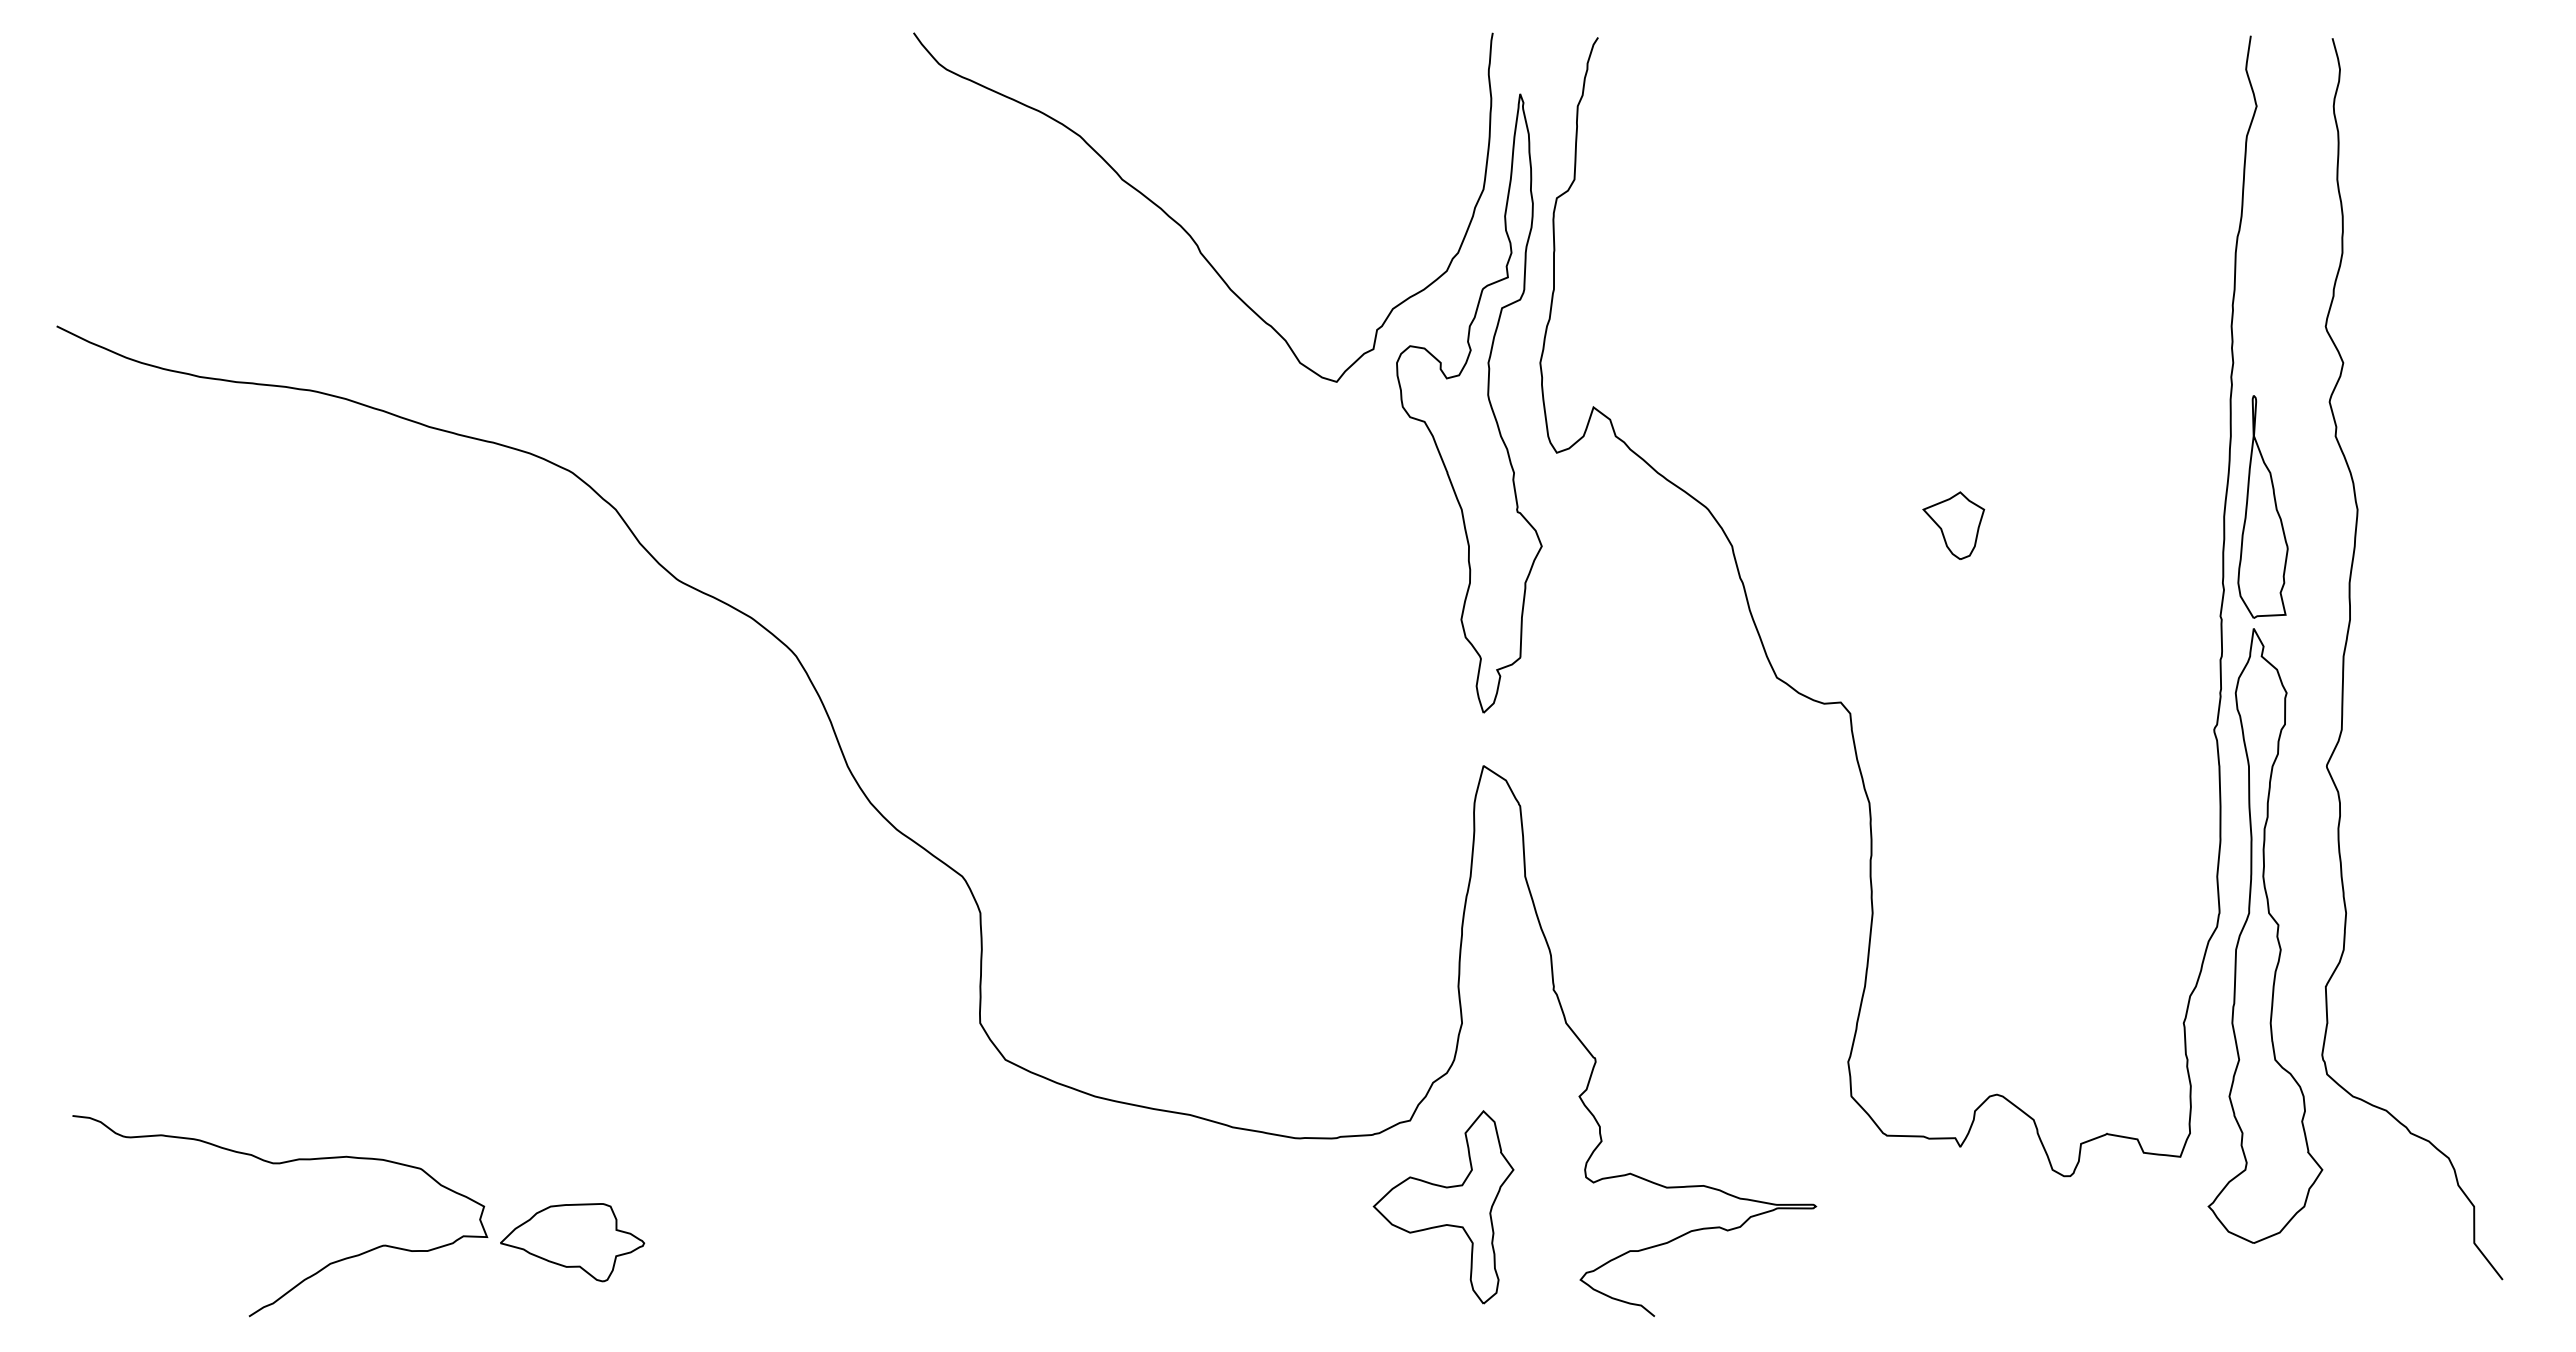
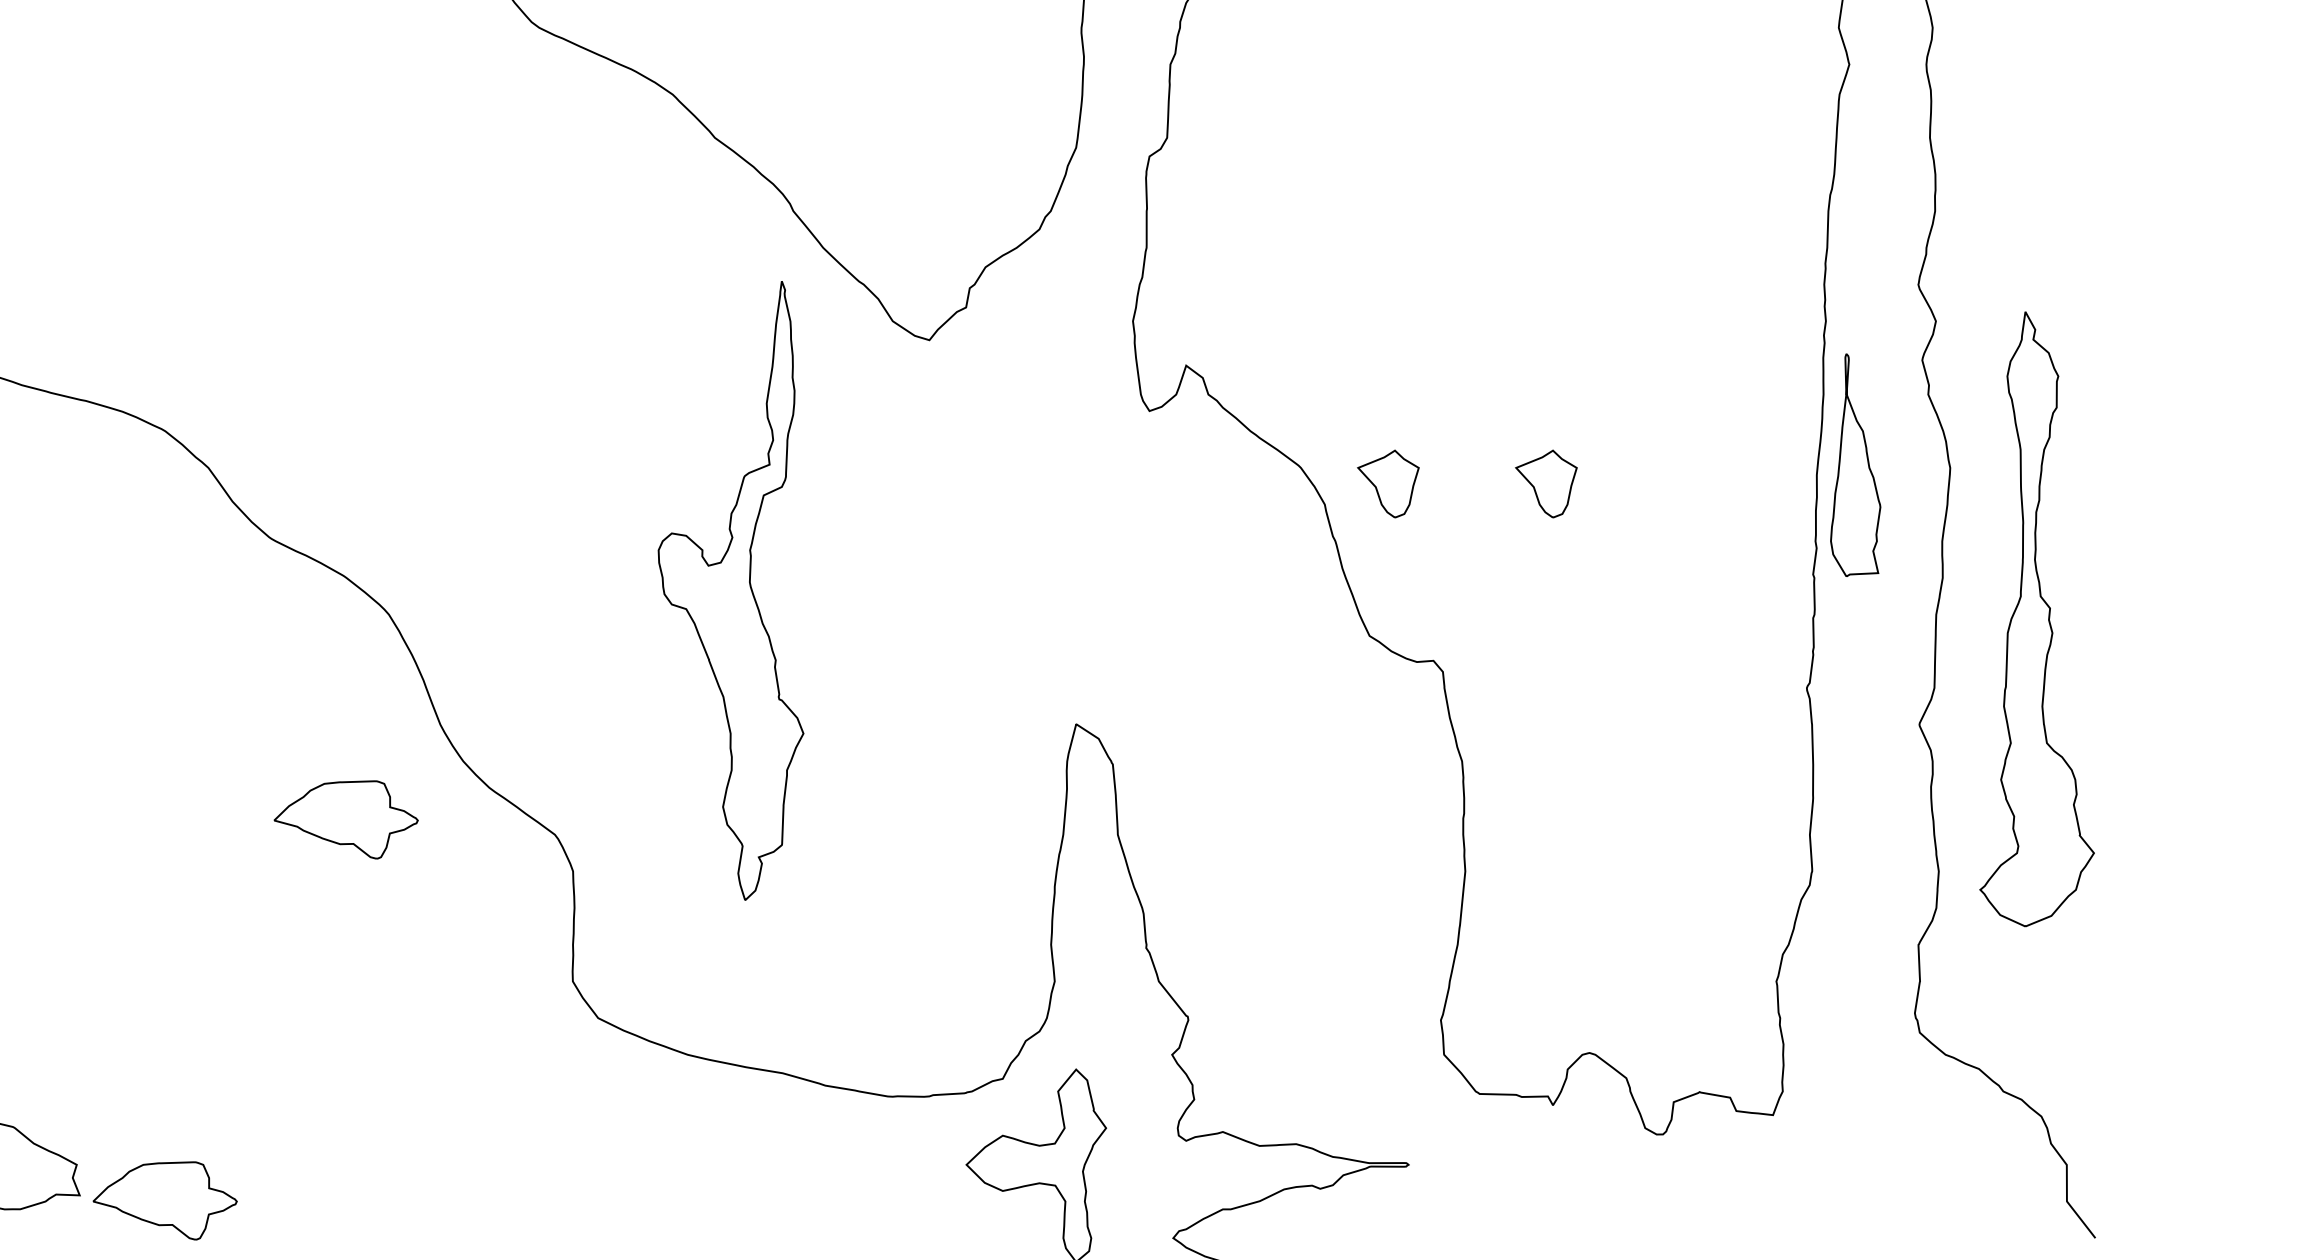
part: (1469, 403) -> (731, 590), moved
part: (1795, 525) -> (1388, 483), added
part: (753, 861) -> (346, 819), added
part: (2265, 935) -> (2037, 618), moved

